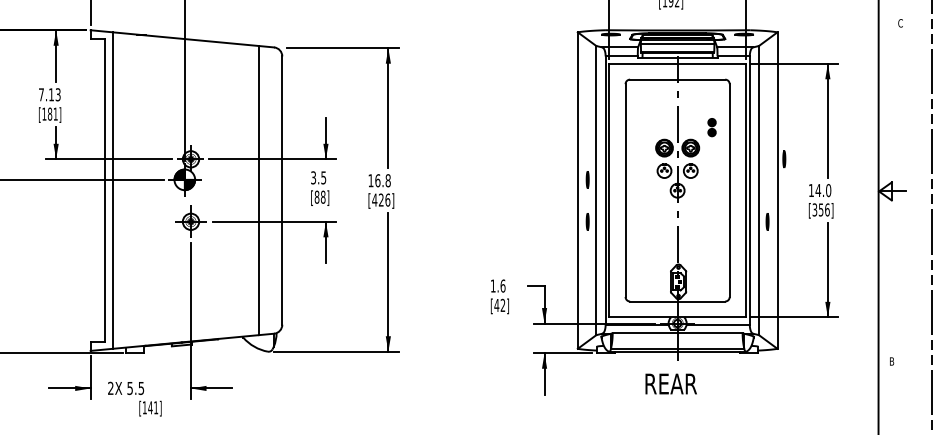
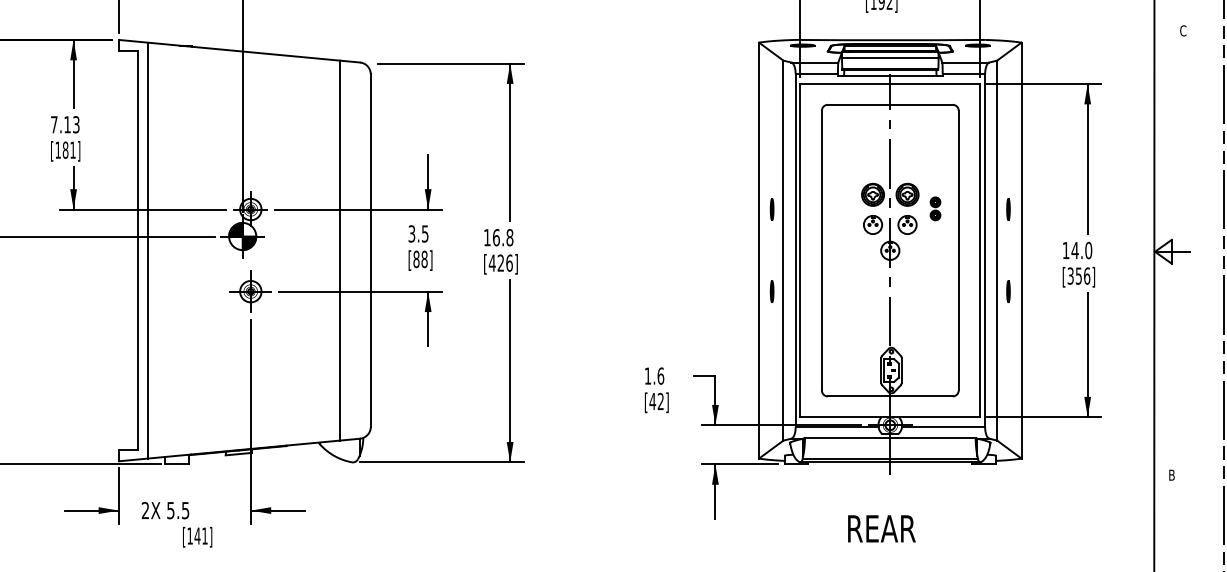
part: (712, 127) -> (935, 208), moved
line: (784, 159) -> (1008, 209), moved
part: (587, 179) -> (771, 209), moved
text: (670, 383) -> (881, 528), moved

